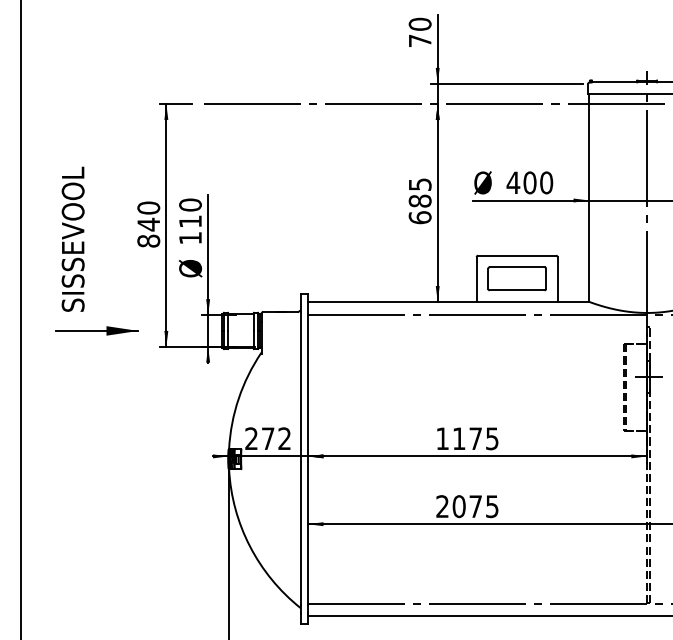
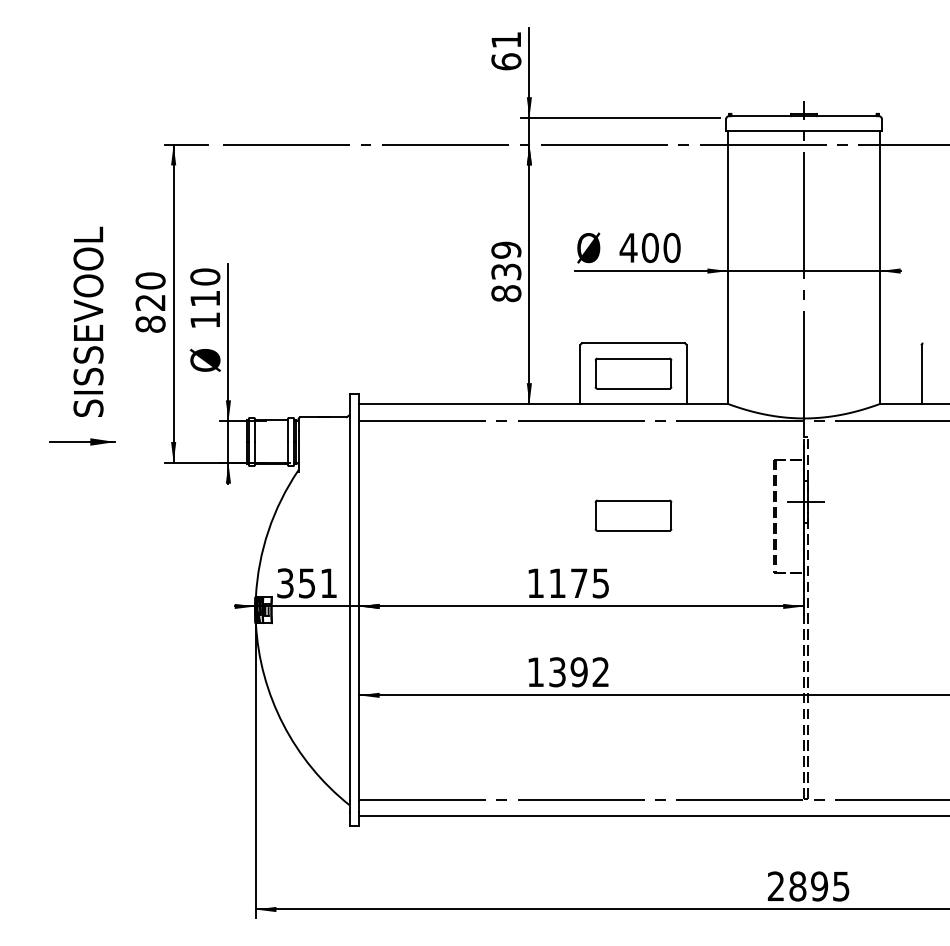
text: (420, 32) -> (506, 50), 70 -> 61
text: (420, 200) -> (506, 271), 685 -> 839
text: (148, 224) -> (150, 302), 840 -> 820
text: (73, 239) -> (88, 321), moved
part: (96, 330) -> (82, 441), size x0.6
part: (517, 387) -> (633, 515), added
text: (267, 438) -> (306, 583), 272 -> 351
text: (466, 506) -> (567, 672), 2075 -> 1392

